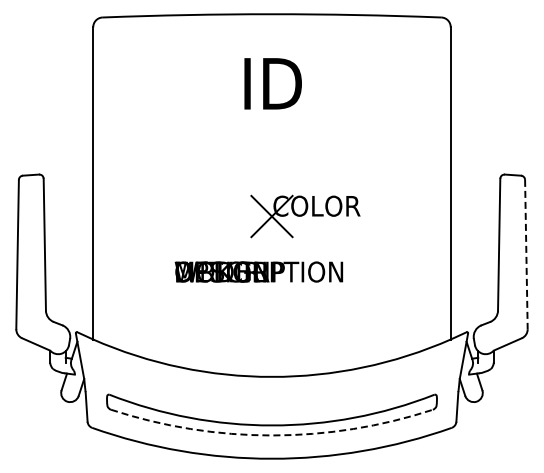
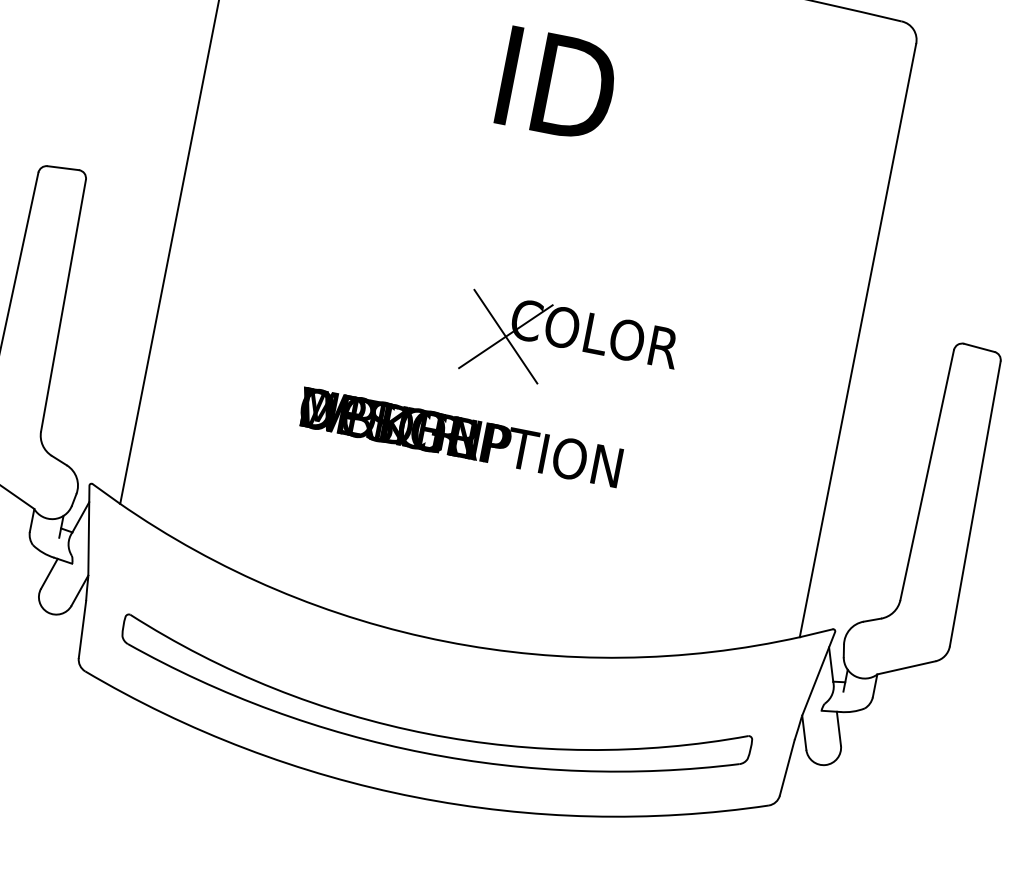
line: (526, 254) -> (975, 503), dashed -> solid
line: (271, 435) -> (423, 752), dashed -> solid

